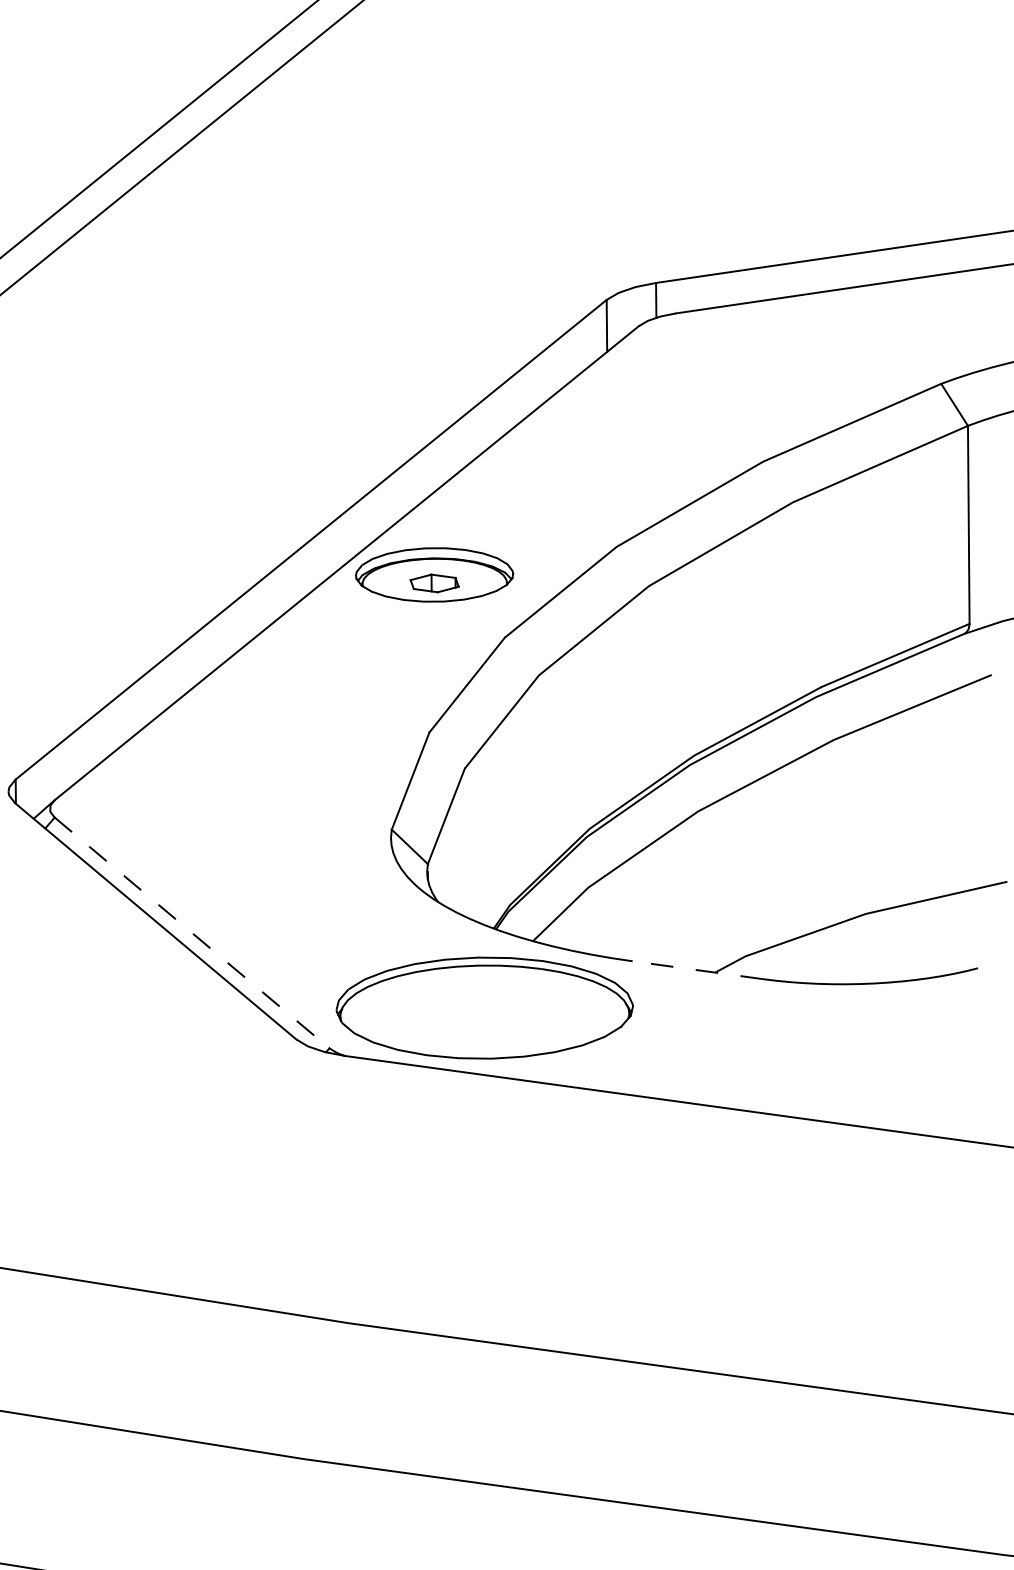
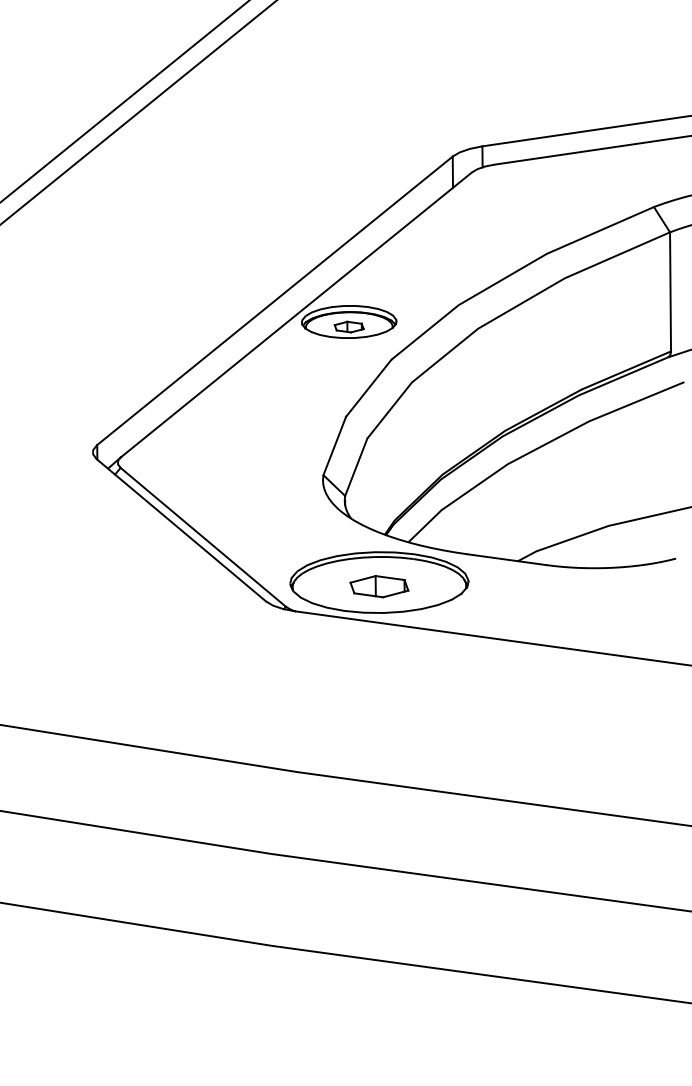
line: (192, 933) -> (203, 537), dashed -> solid
line: (697, 969) -> (507, 559), dashed -> solid
part: (484, 1014) -> (379, 586), added

